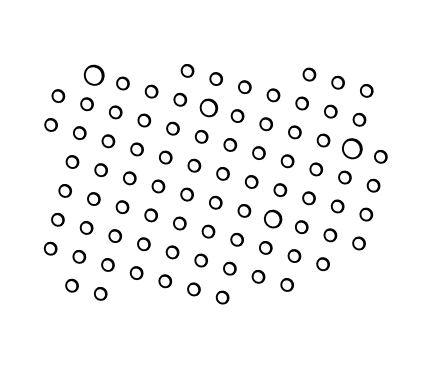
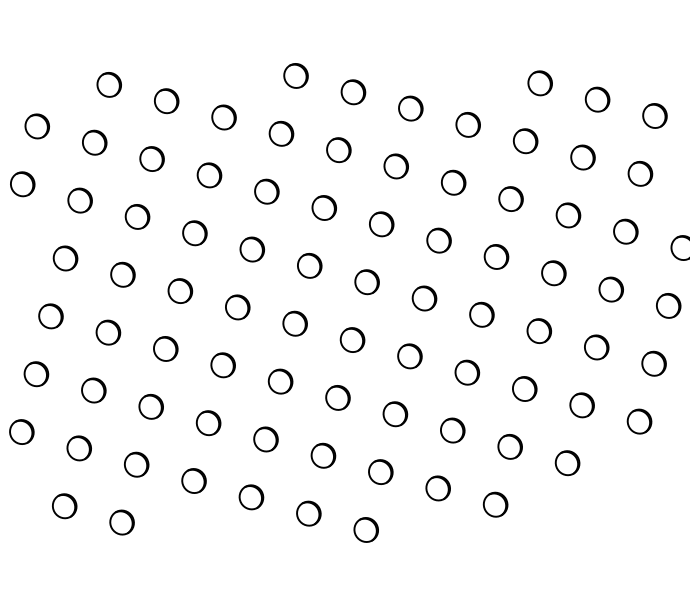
part: (94, 75) -> (109, 85), size x0.62
part: (208, 107) -> (337, 149), size x0.71
part: (351, 148) -> (624, 231), size x0.62
part: (272, 218) -> (466, 371), size x0.71

